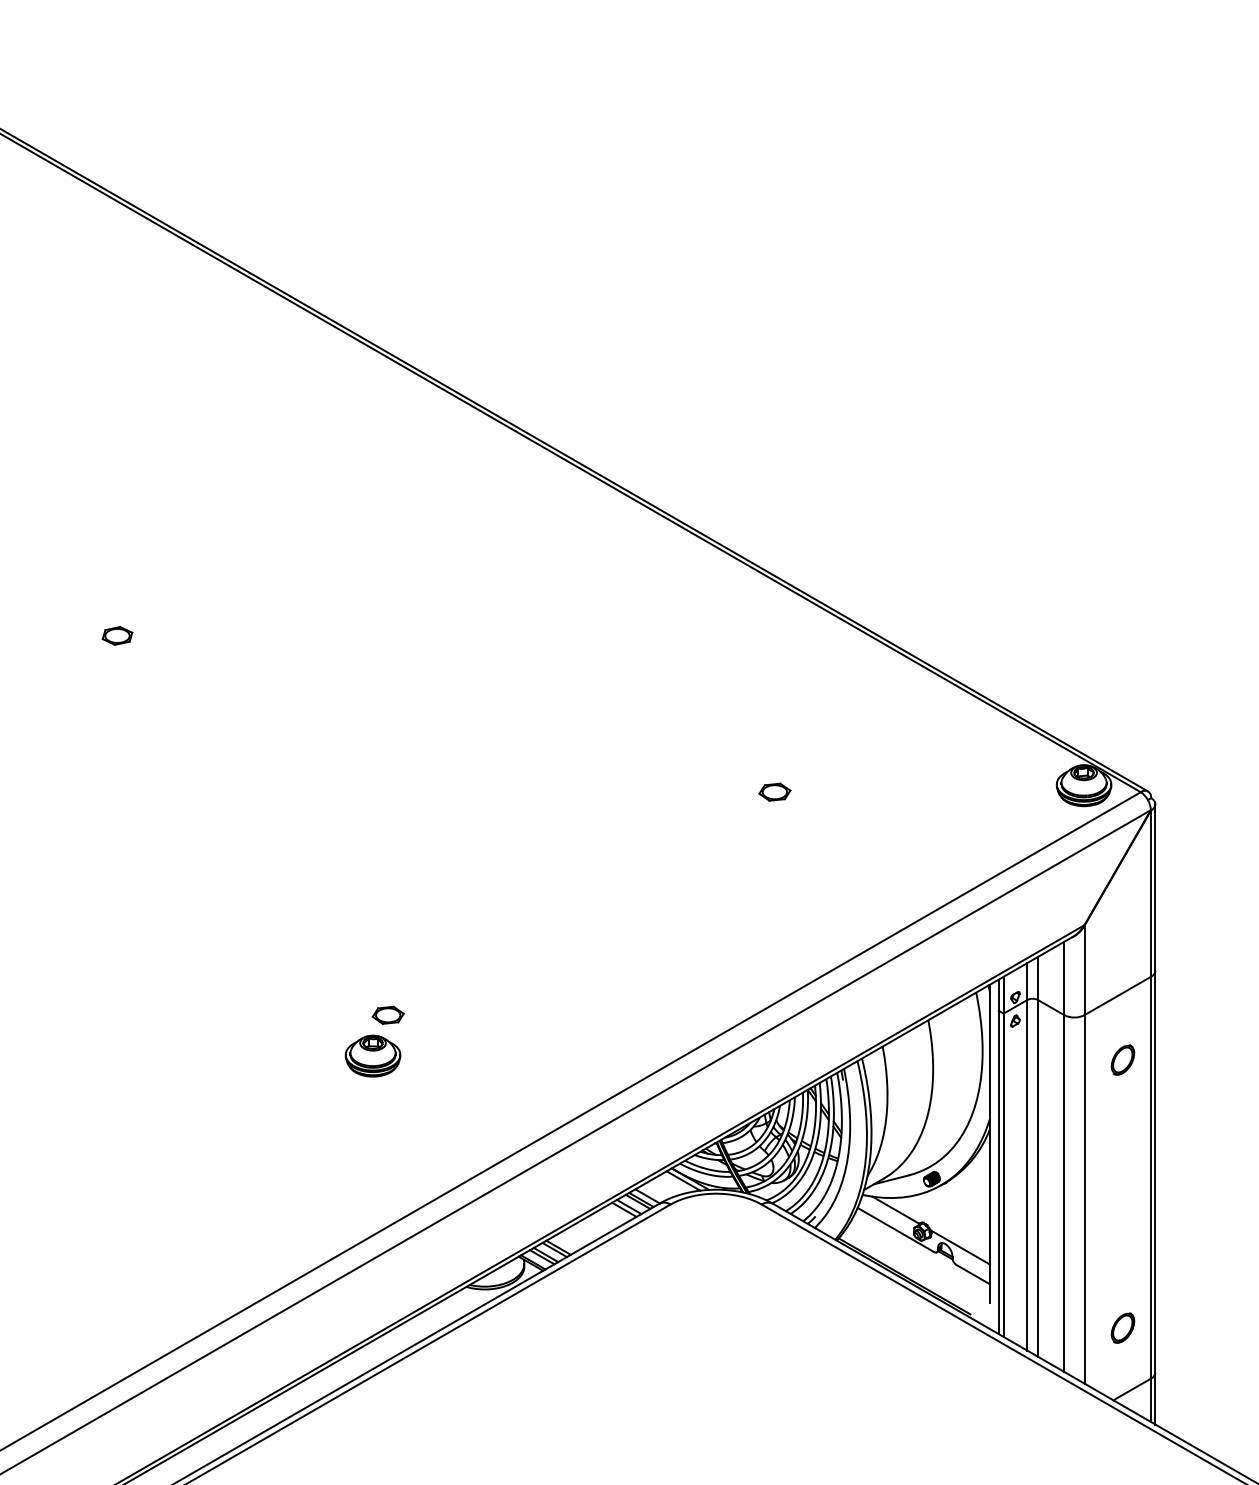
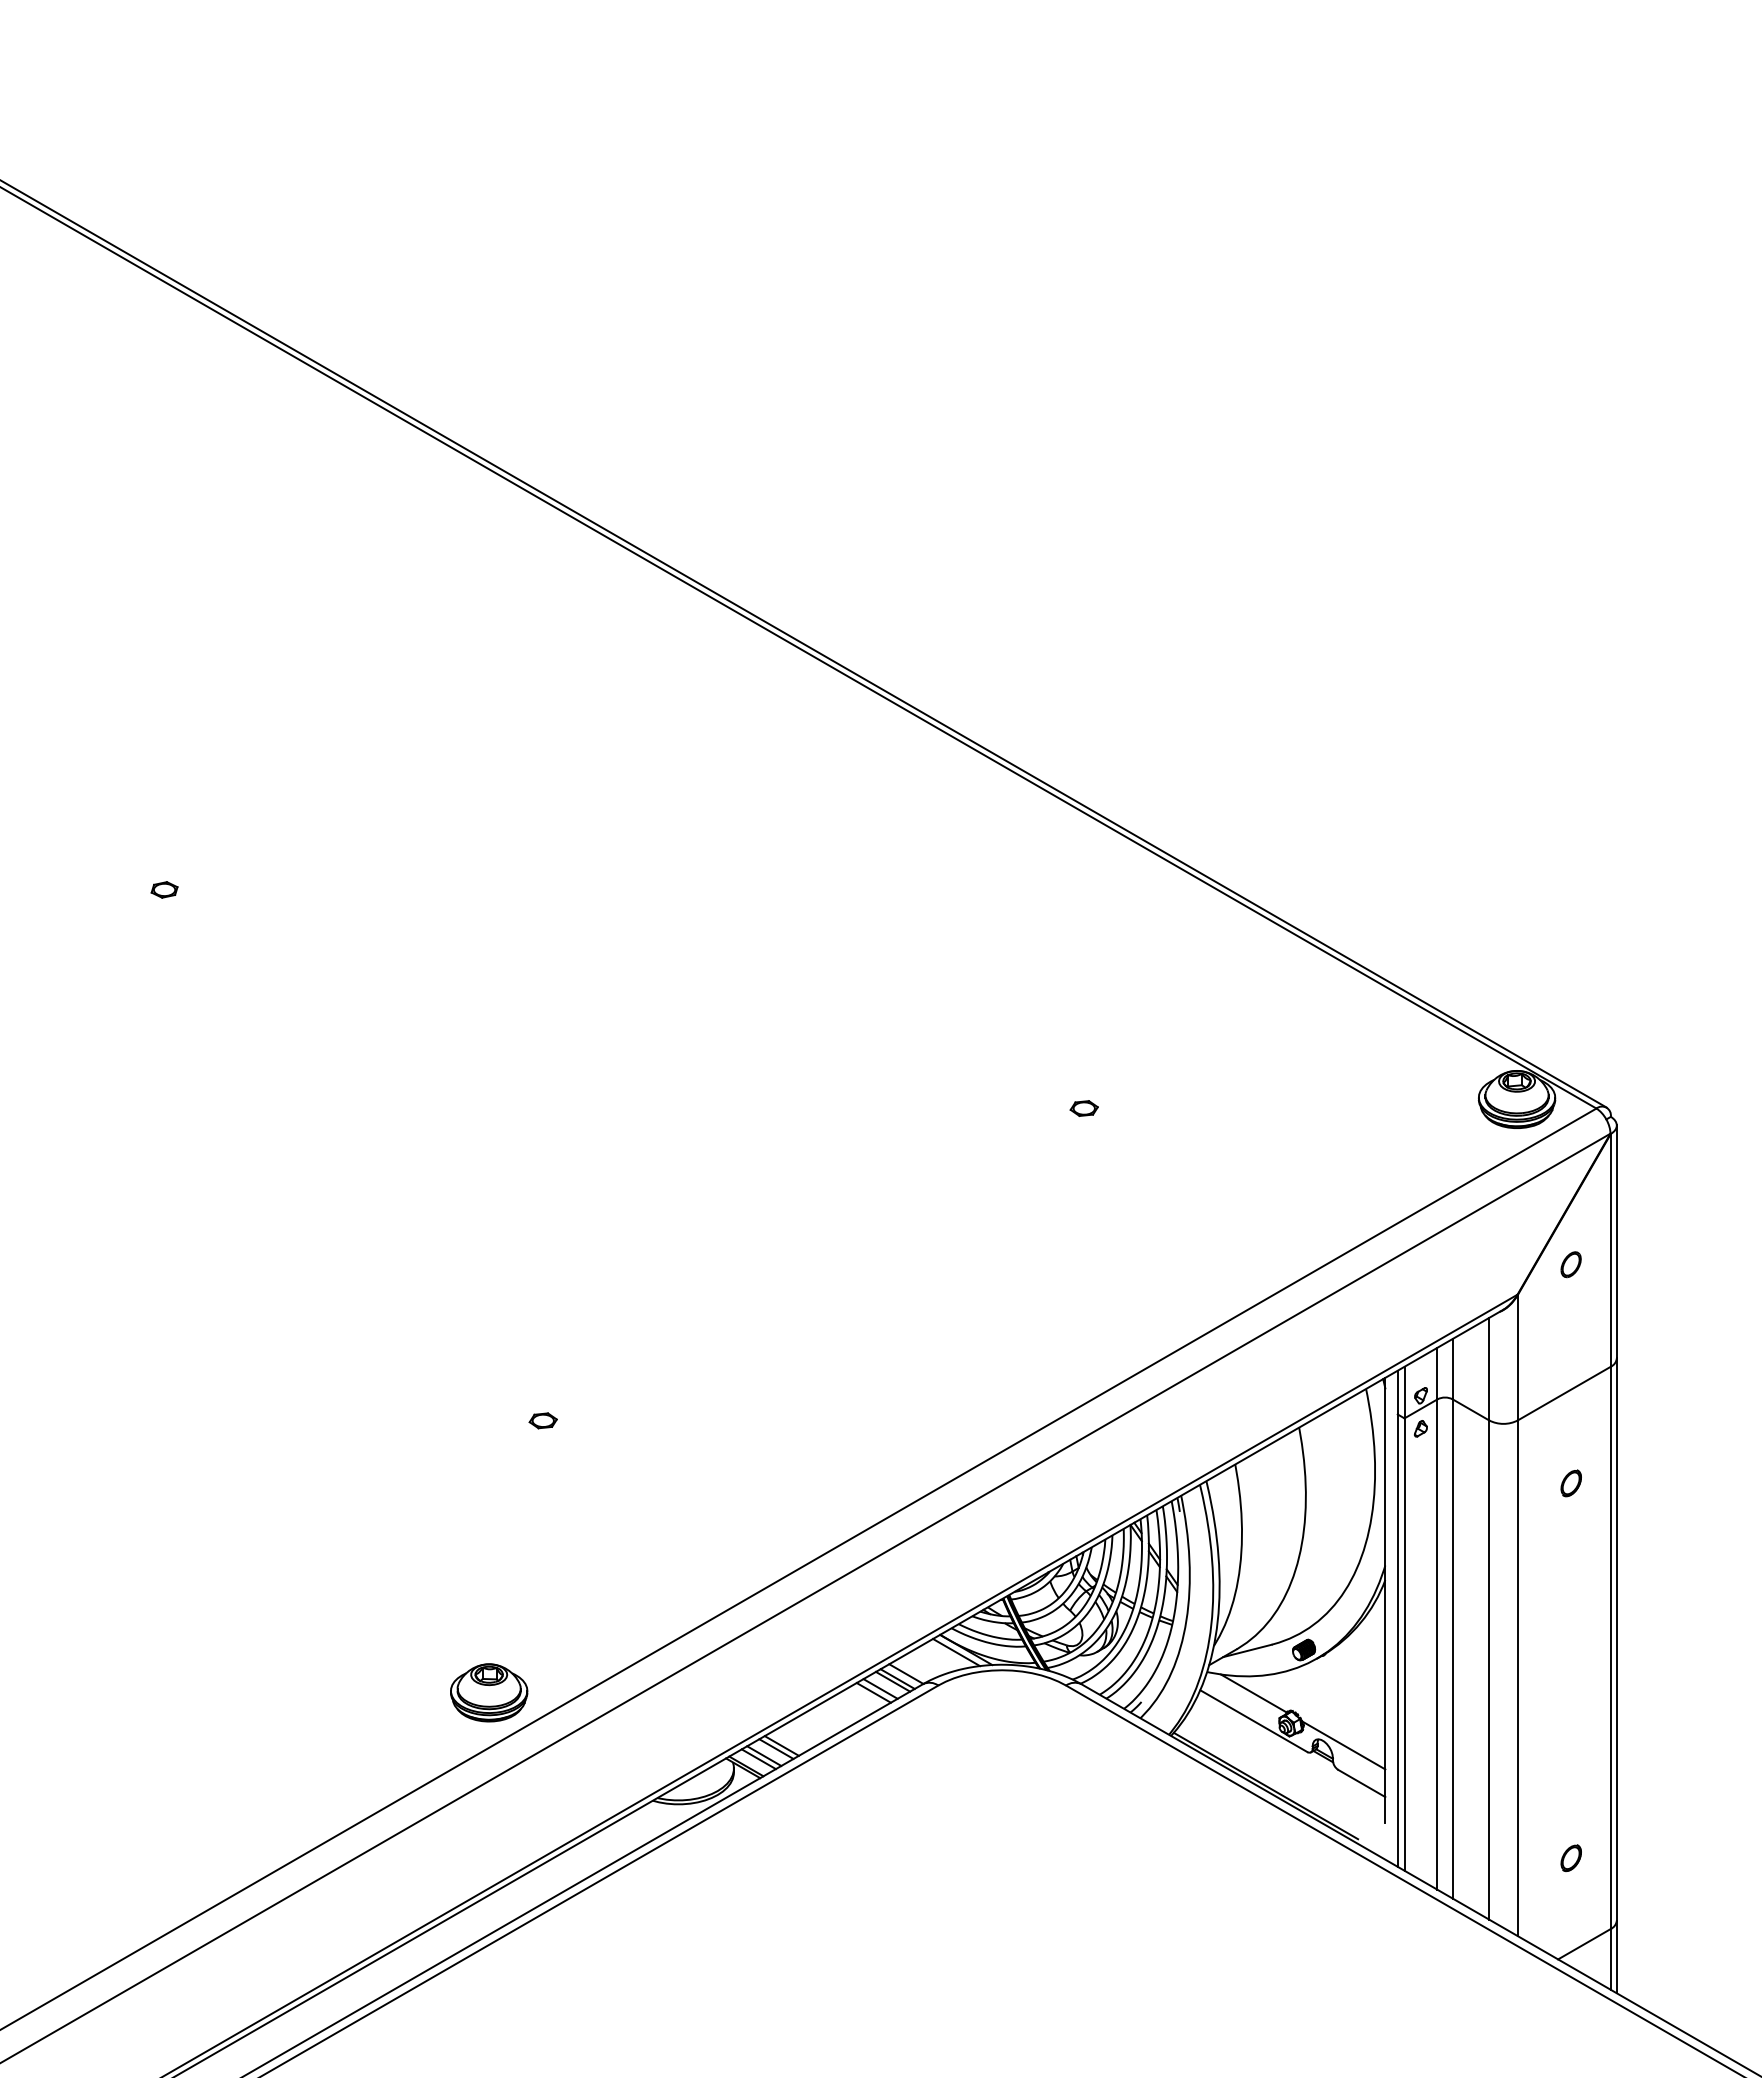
part: (117, 635) -> (164, 889), size x0.62
part: (774, 792) -> (1083, 1108), size x0.62
part: (1122, 903) -> (1570, 1264), added
part: (387, 1015) -> (542, 1420), size x0.62
part: (373, 1055) -> (489, 1692), moved
part: (1122, 1060) -> (1570, 1483), size x0.62
part: (1122, 1327) -> (1570, 1857), size x0.62

